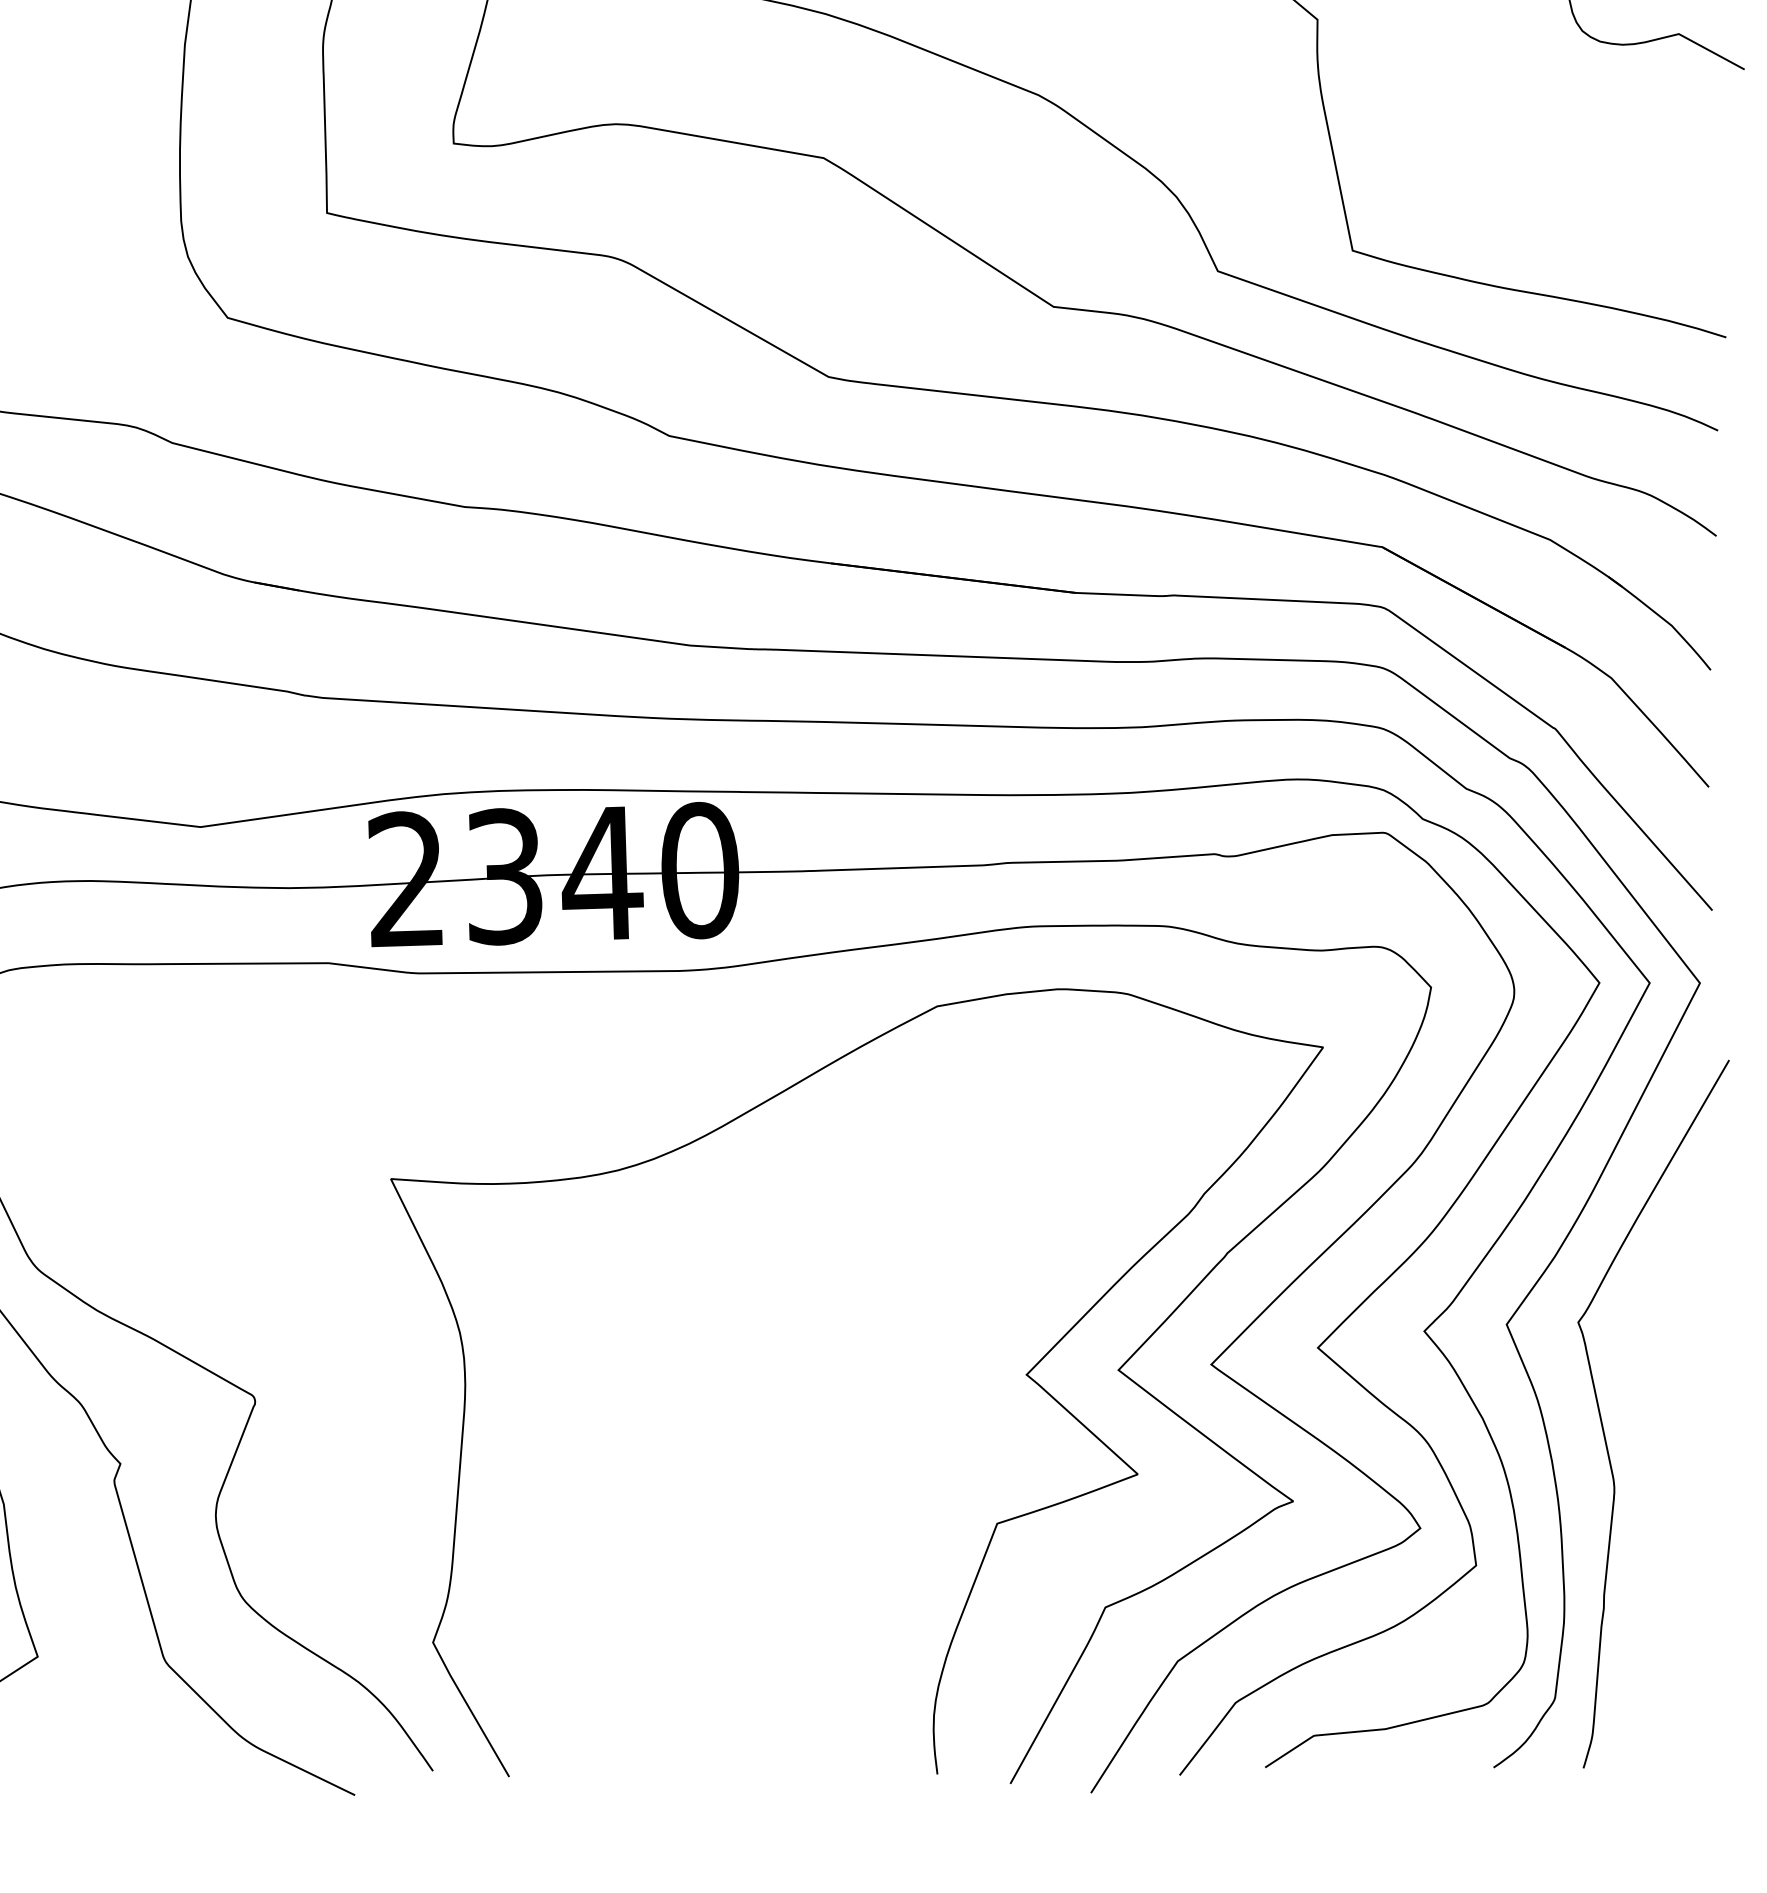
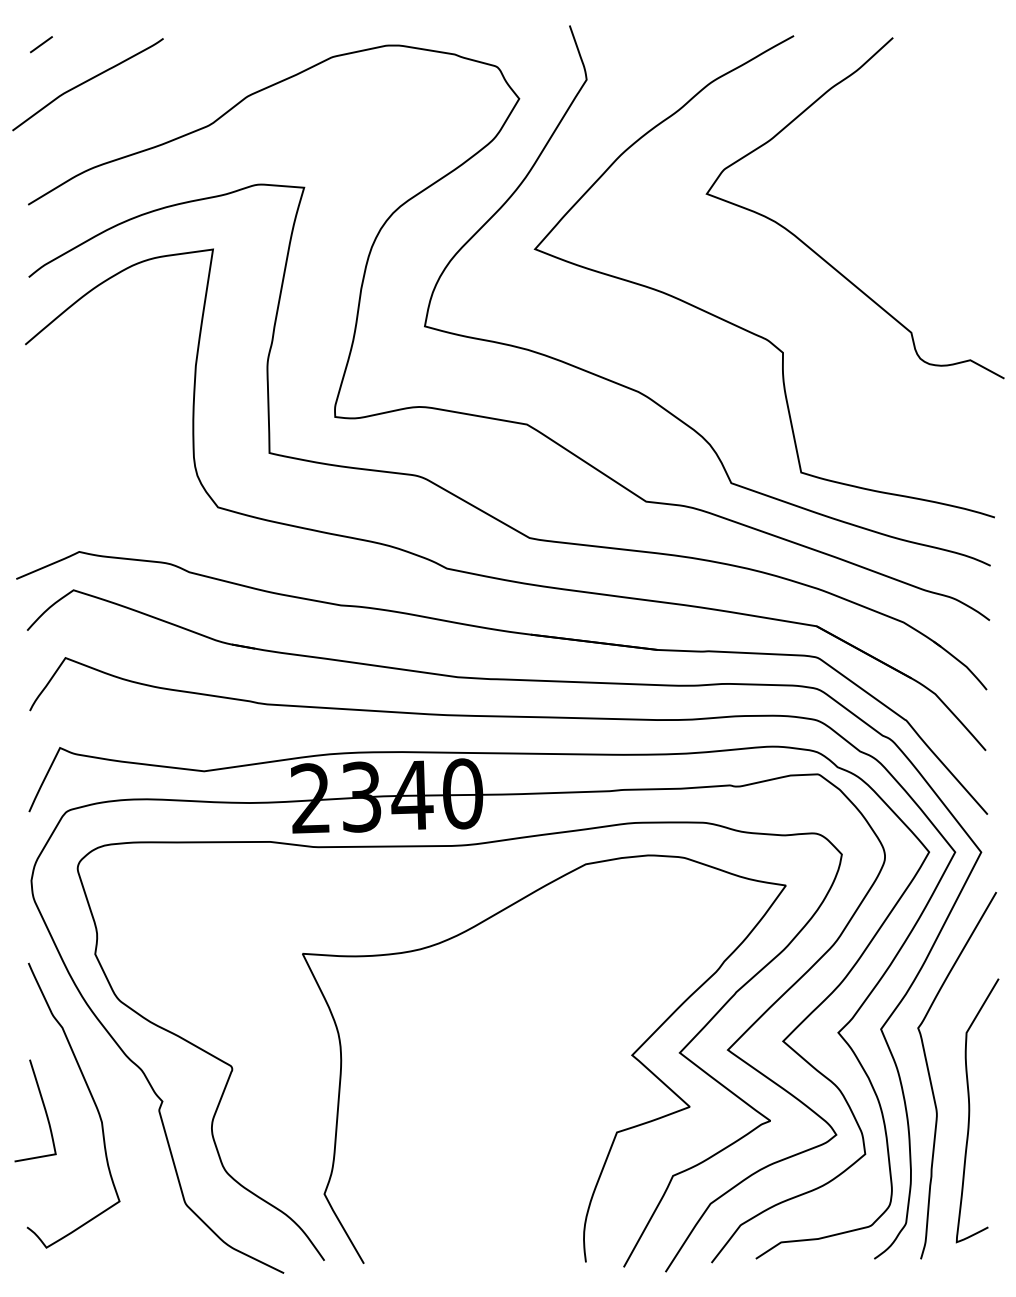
curve: (1679, 1481) -> (970, 1110), added

